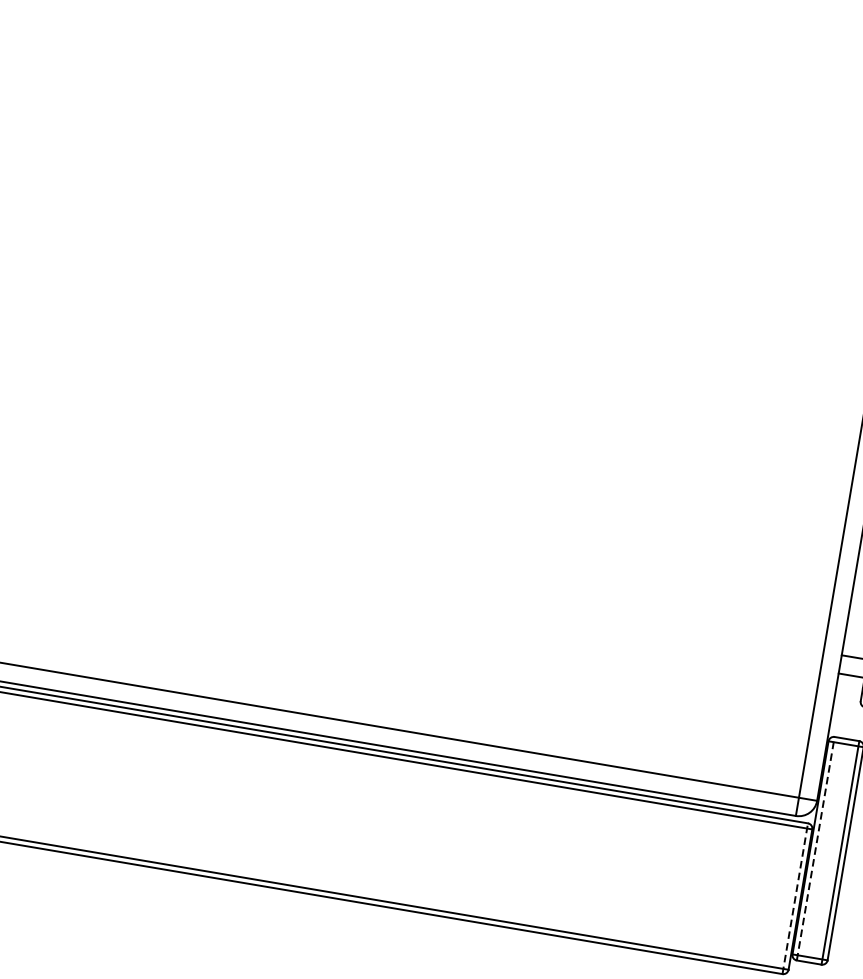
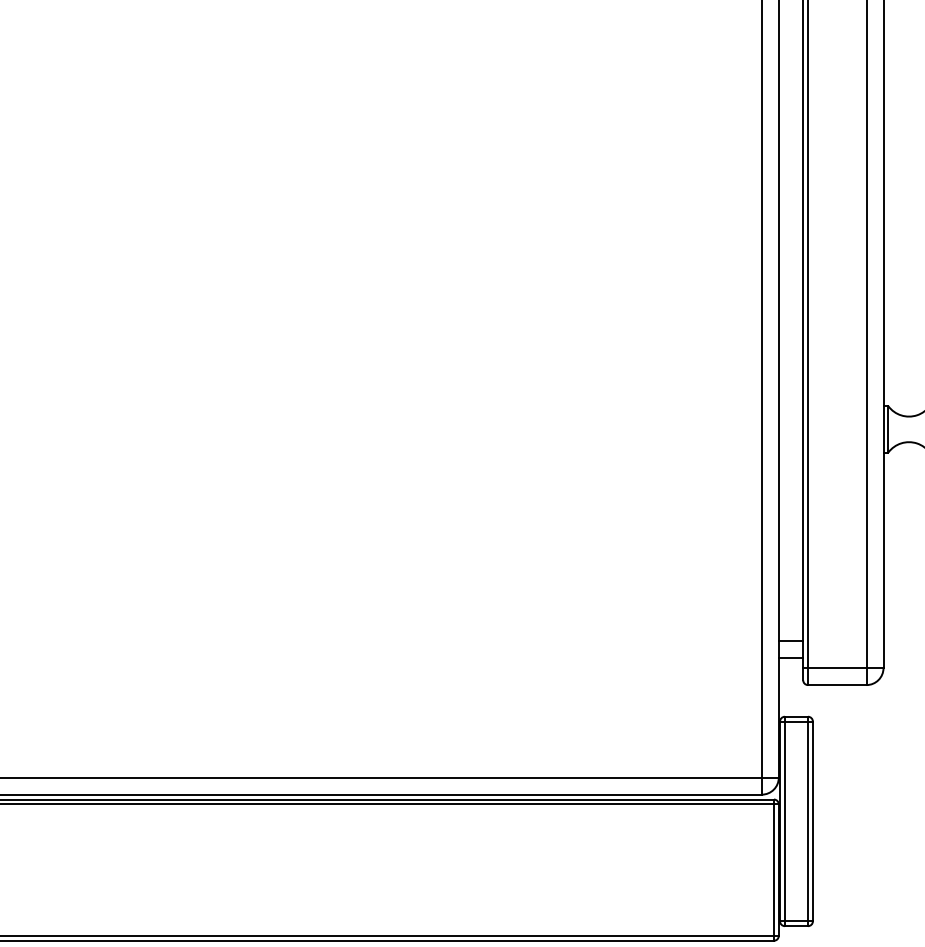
line: (815, 848) -> (784, 821), dashed -> solid
line: (794, 899) -> (773, 870), dashed -> solid

